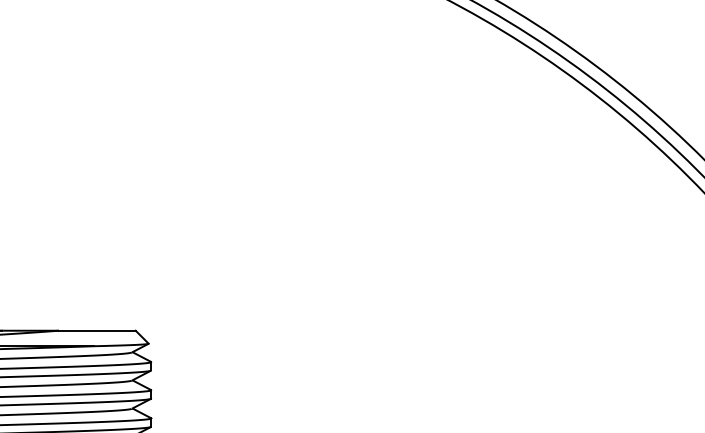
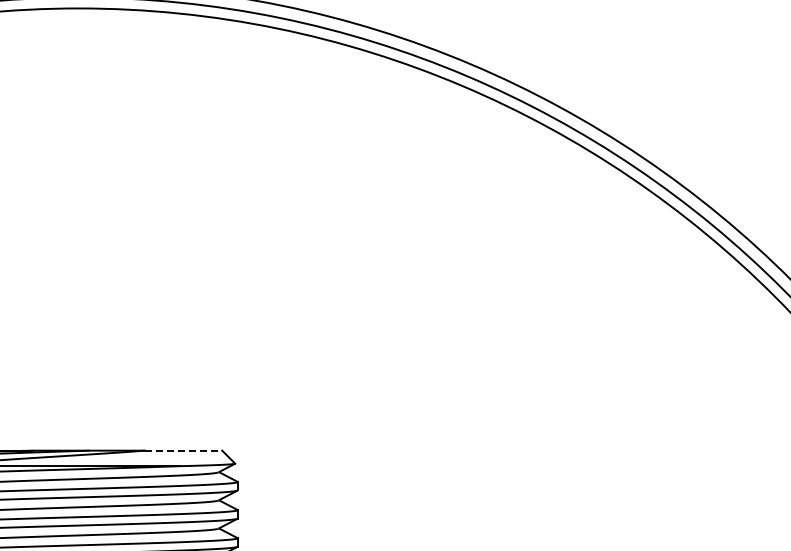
line: (98, 330) -> (184, 450), solid -> dashed

